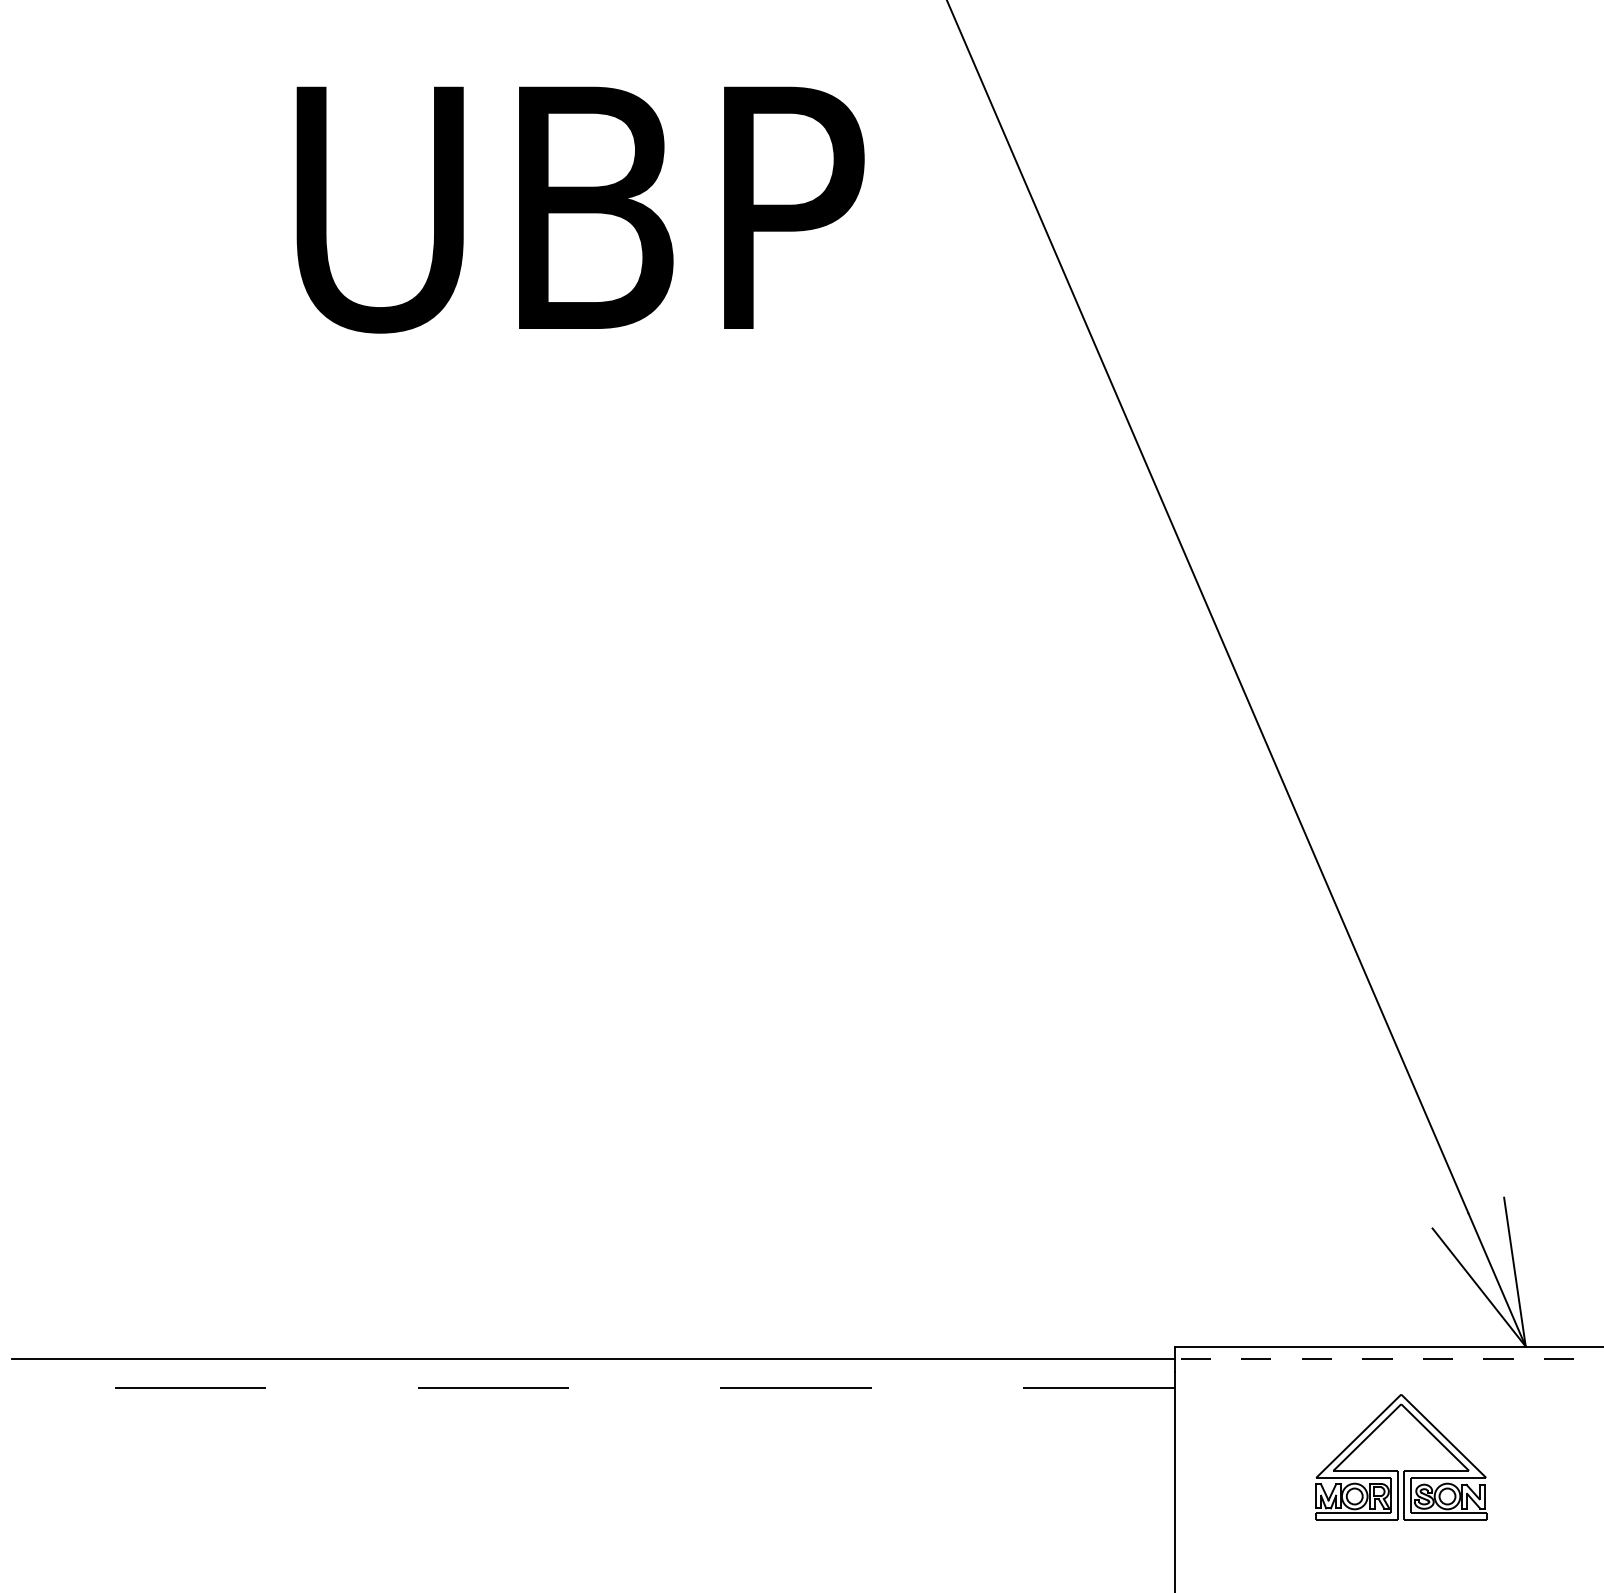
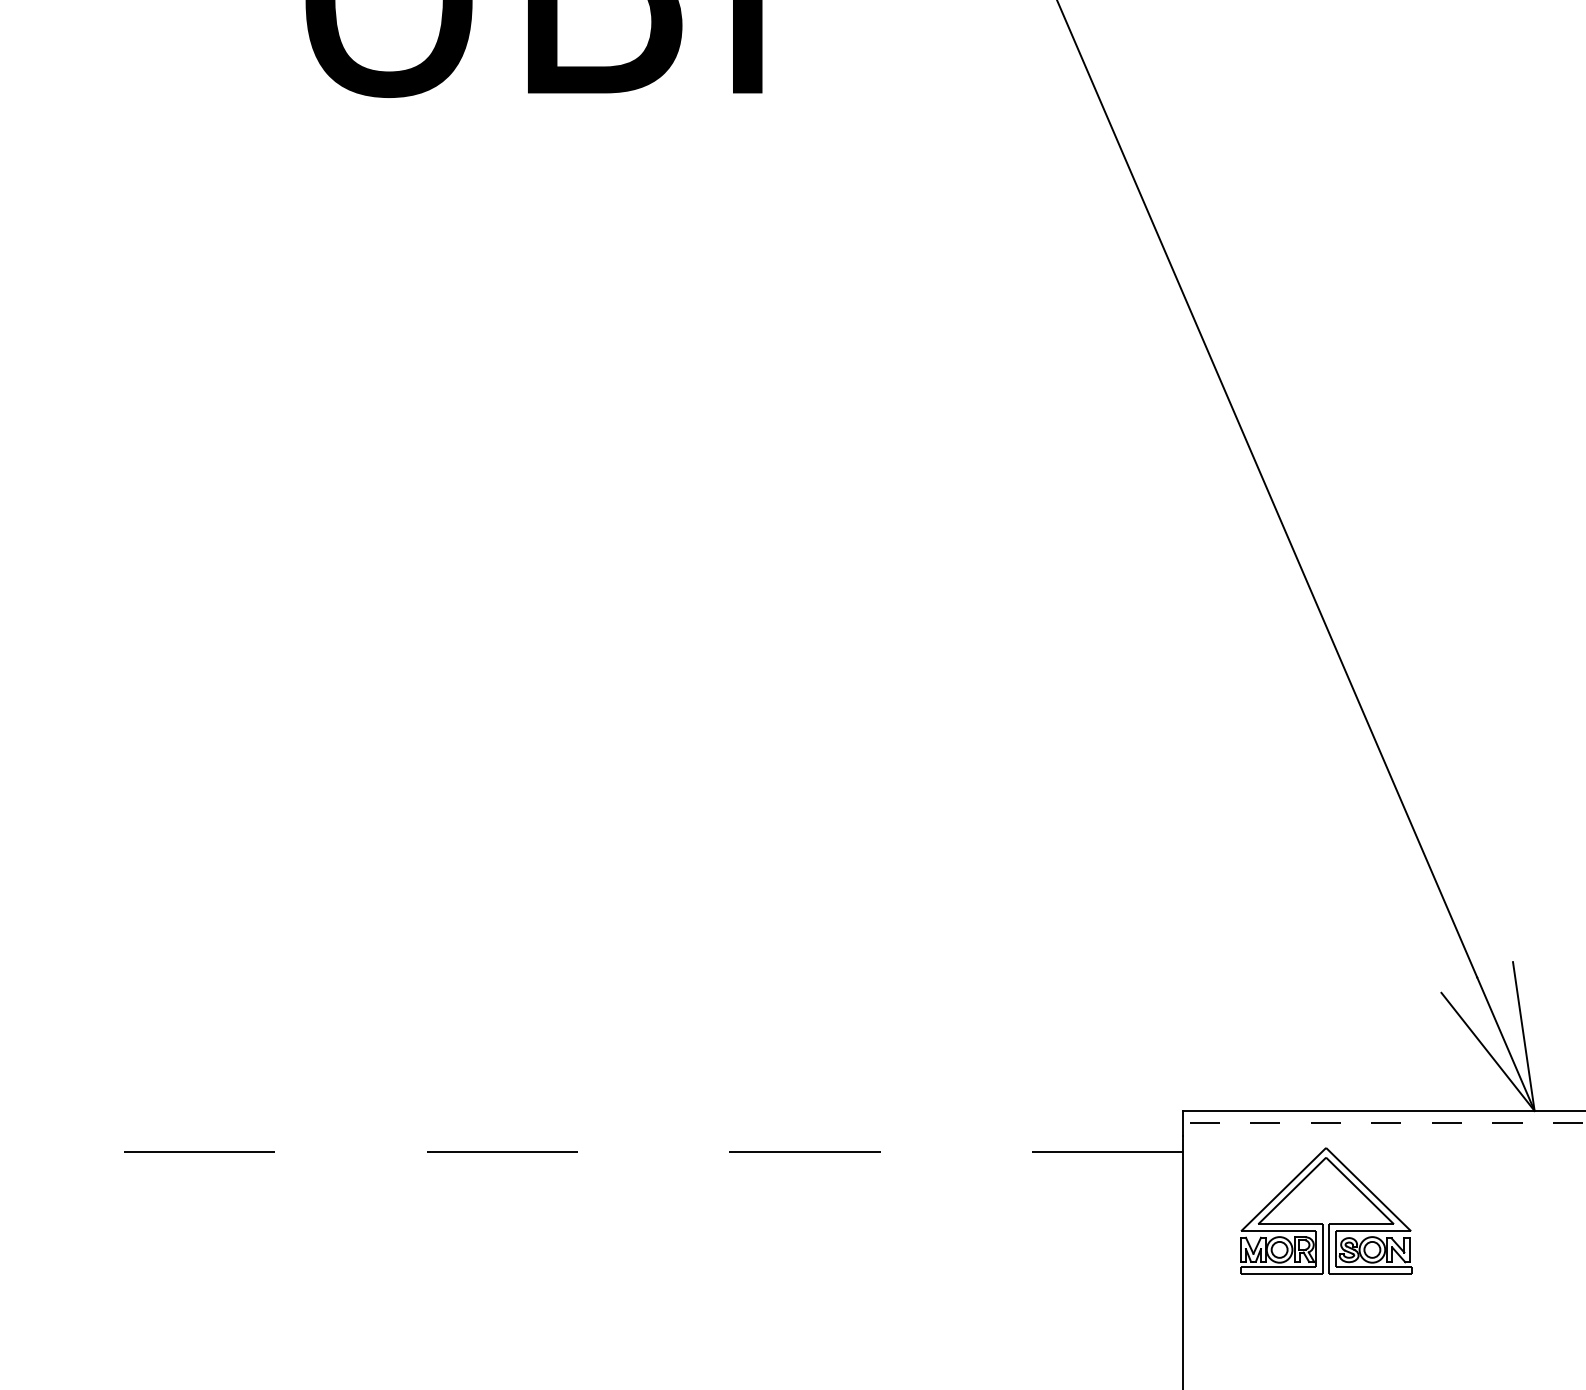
line: (592, 1358) -> (601, 1122), removed
part: (1404, 1470) -> (1329, 1223), moved

